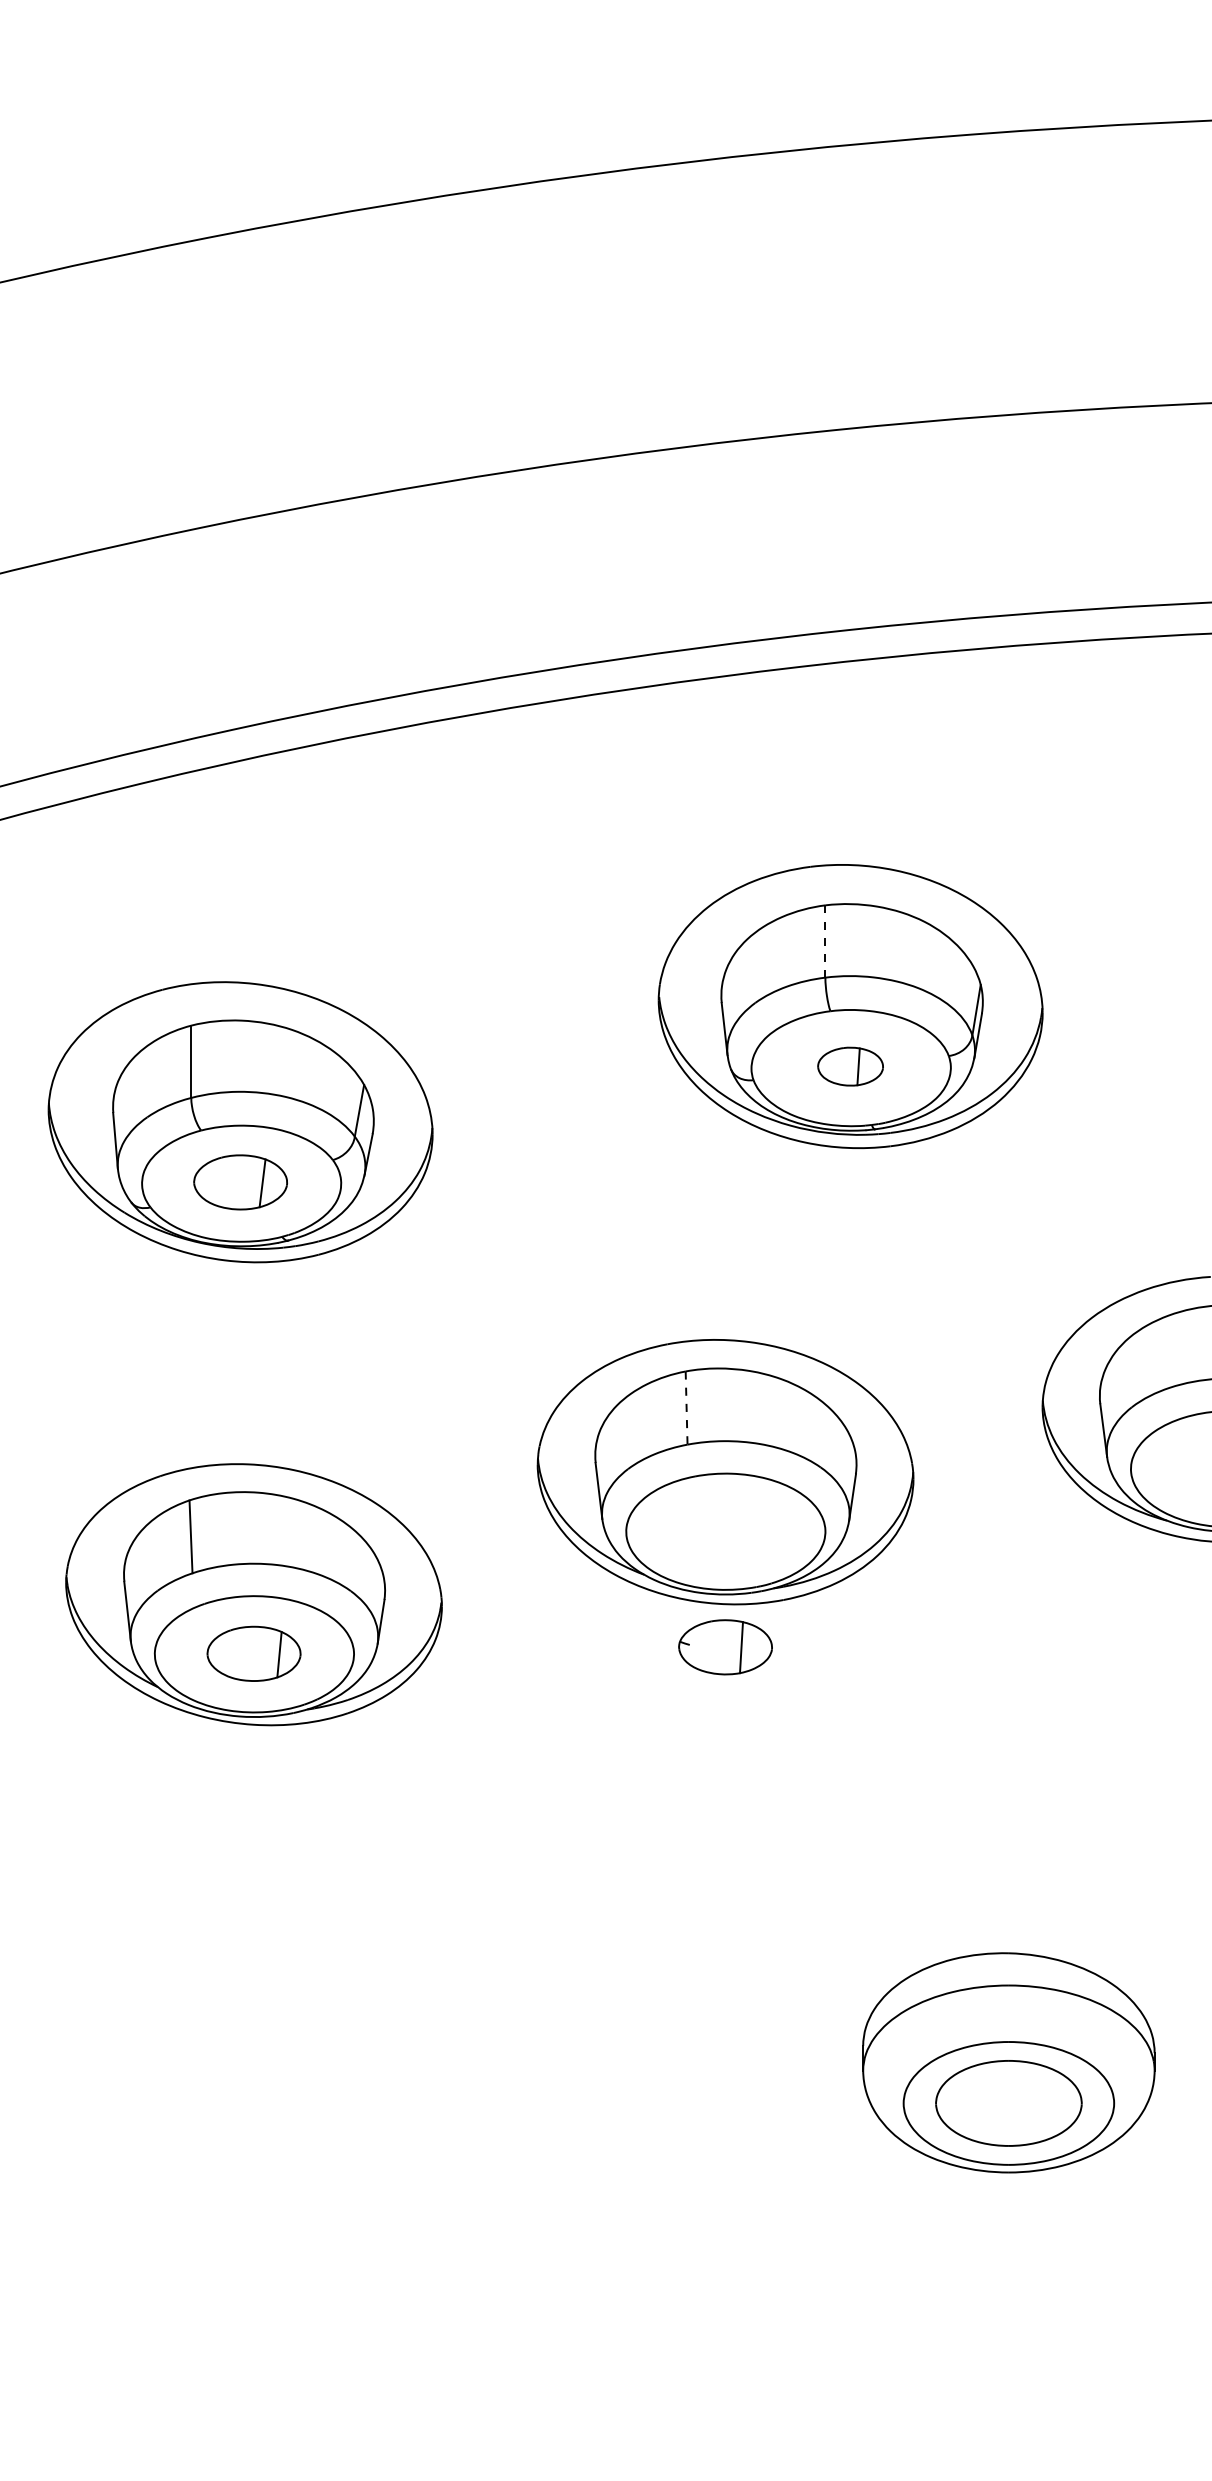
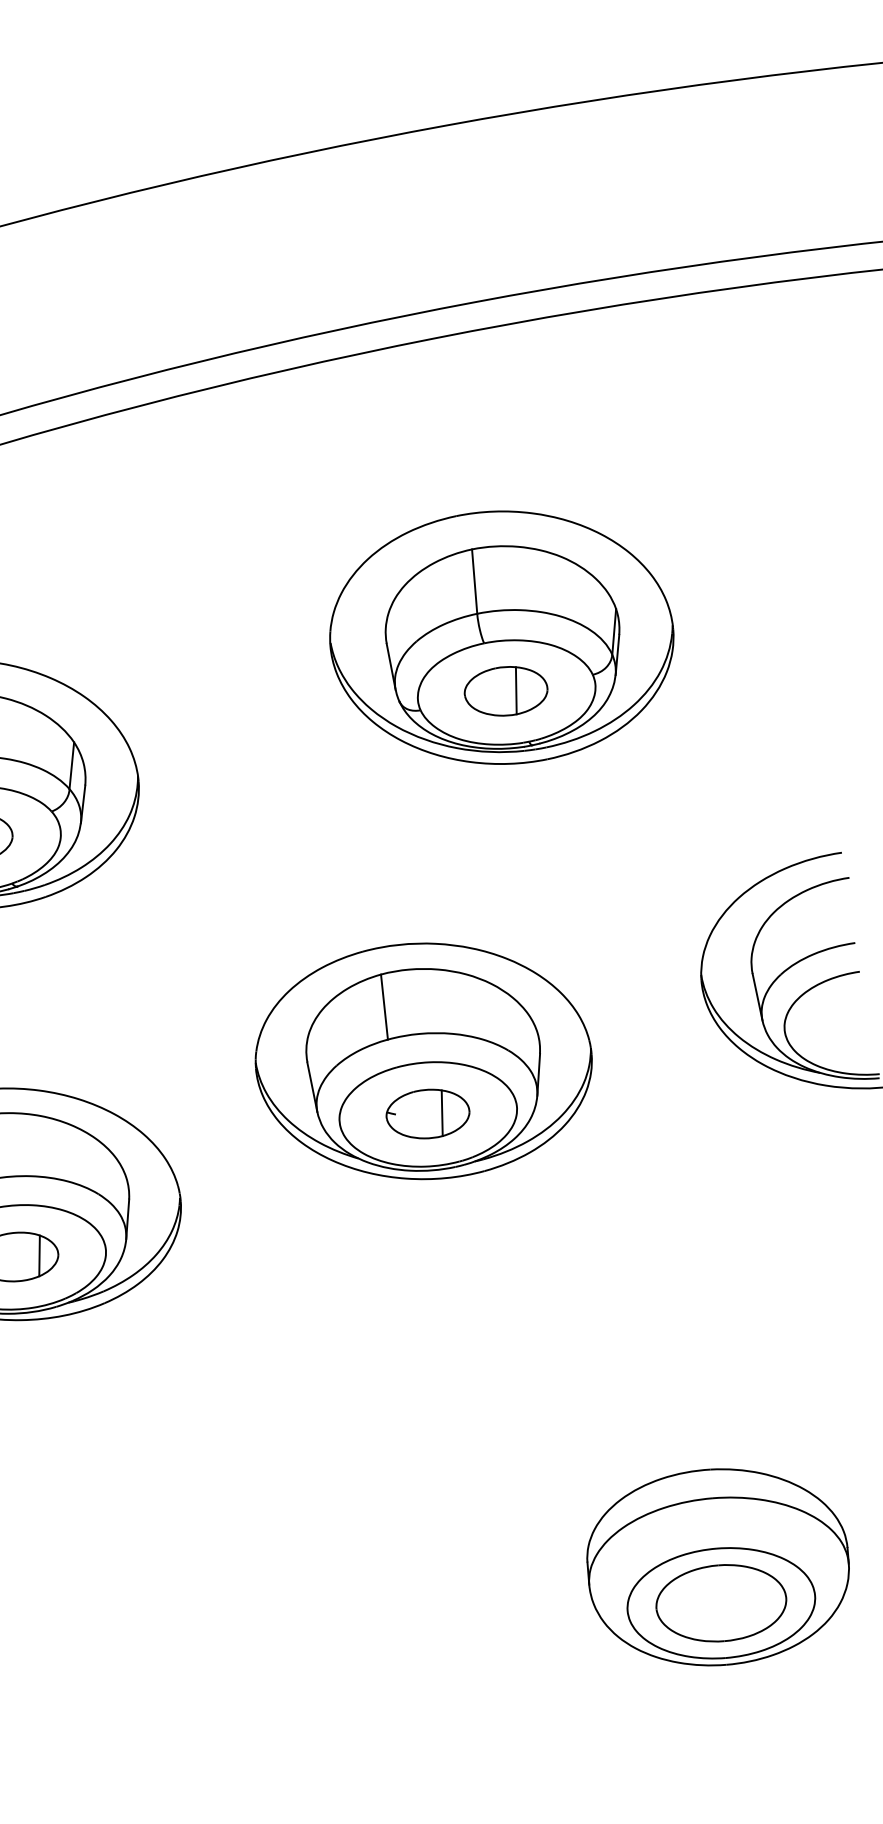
line: (825, 942) -> (474, 582), dashed -> solid
part: (850, 1066) -> (505, 691), size x1.43
line: (686, 1408) -> (384, 1007), dashed -> solid
part: (725, 1647) -> (427, 1114), moved

